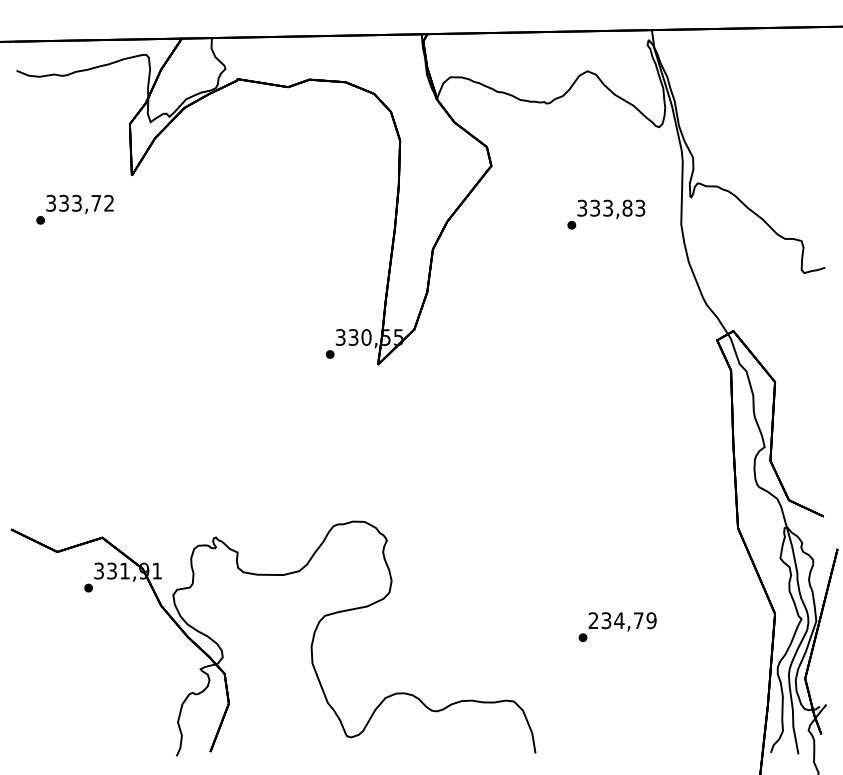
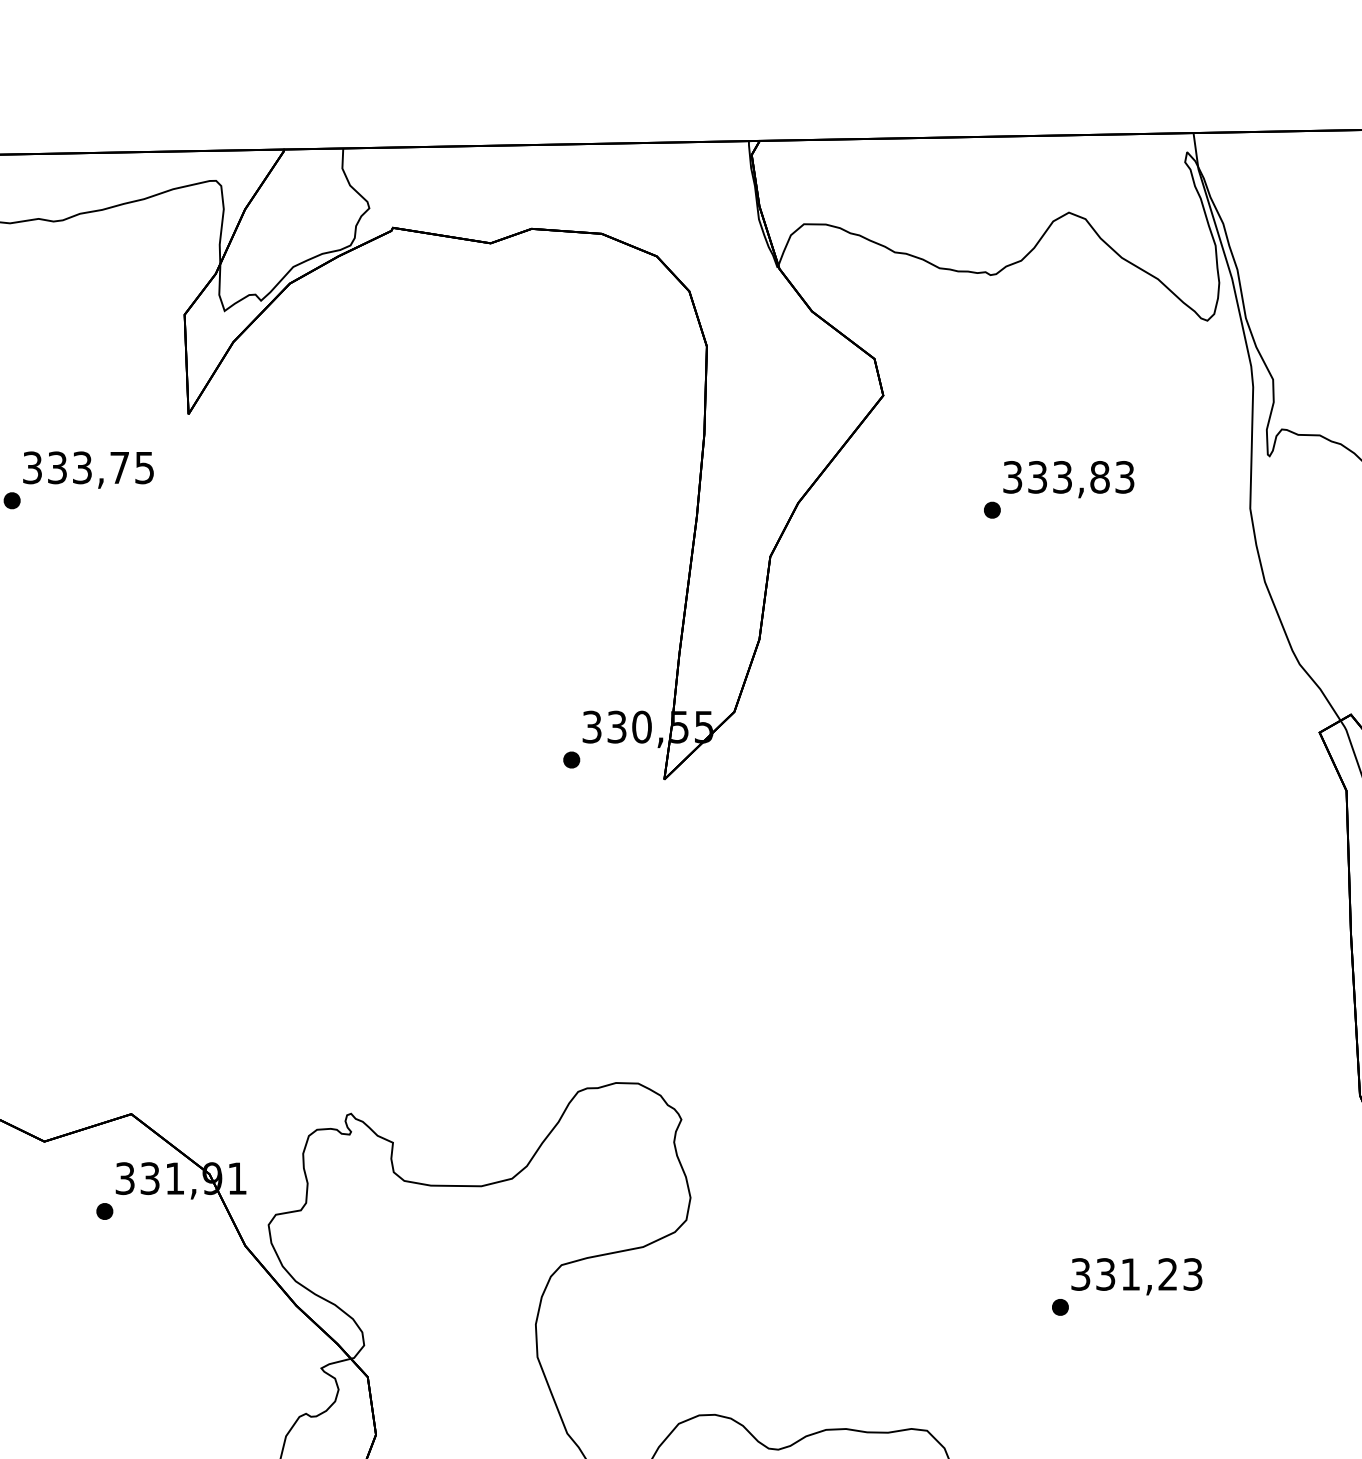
text: (108, 202) -> (143, 466), 333,72 -> 333,75
text: (606, 214) -> (1059, 489), moved
text: (622, 620) -> (1136, 1274), 234,79 -> 331,23

